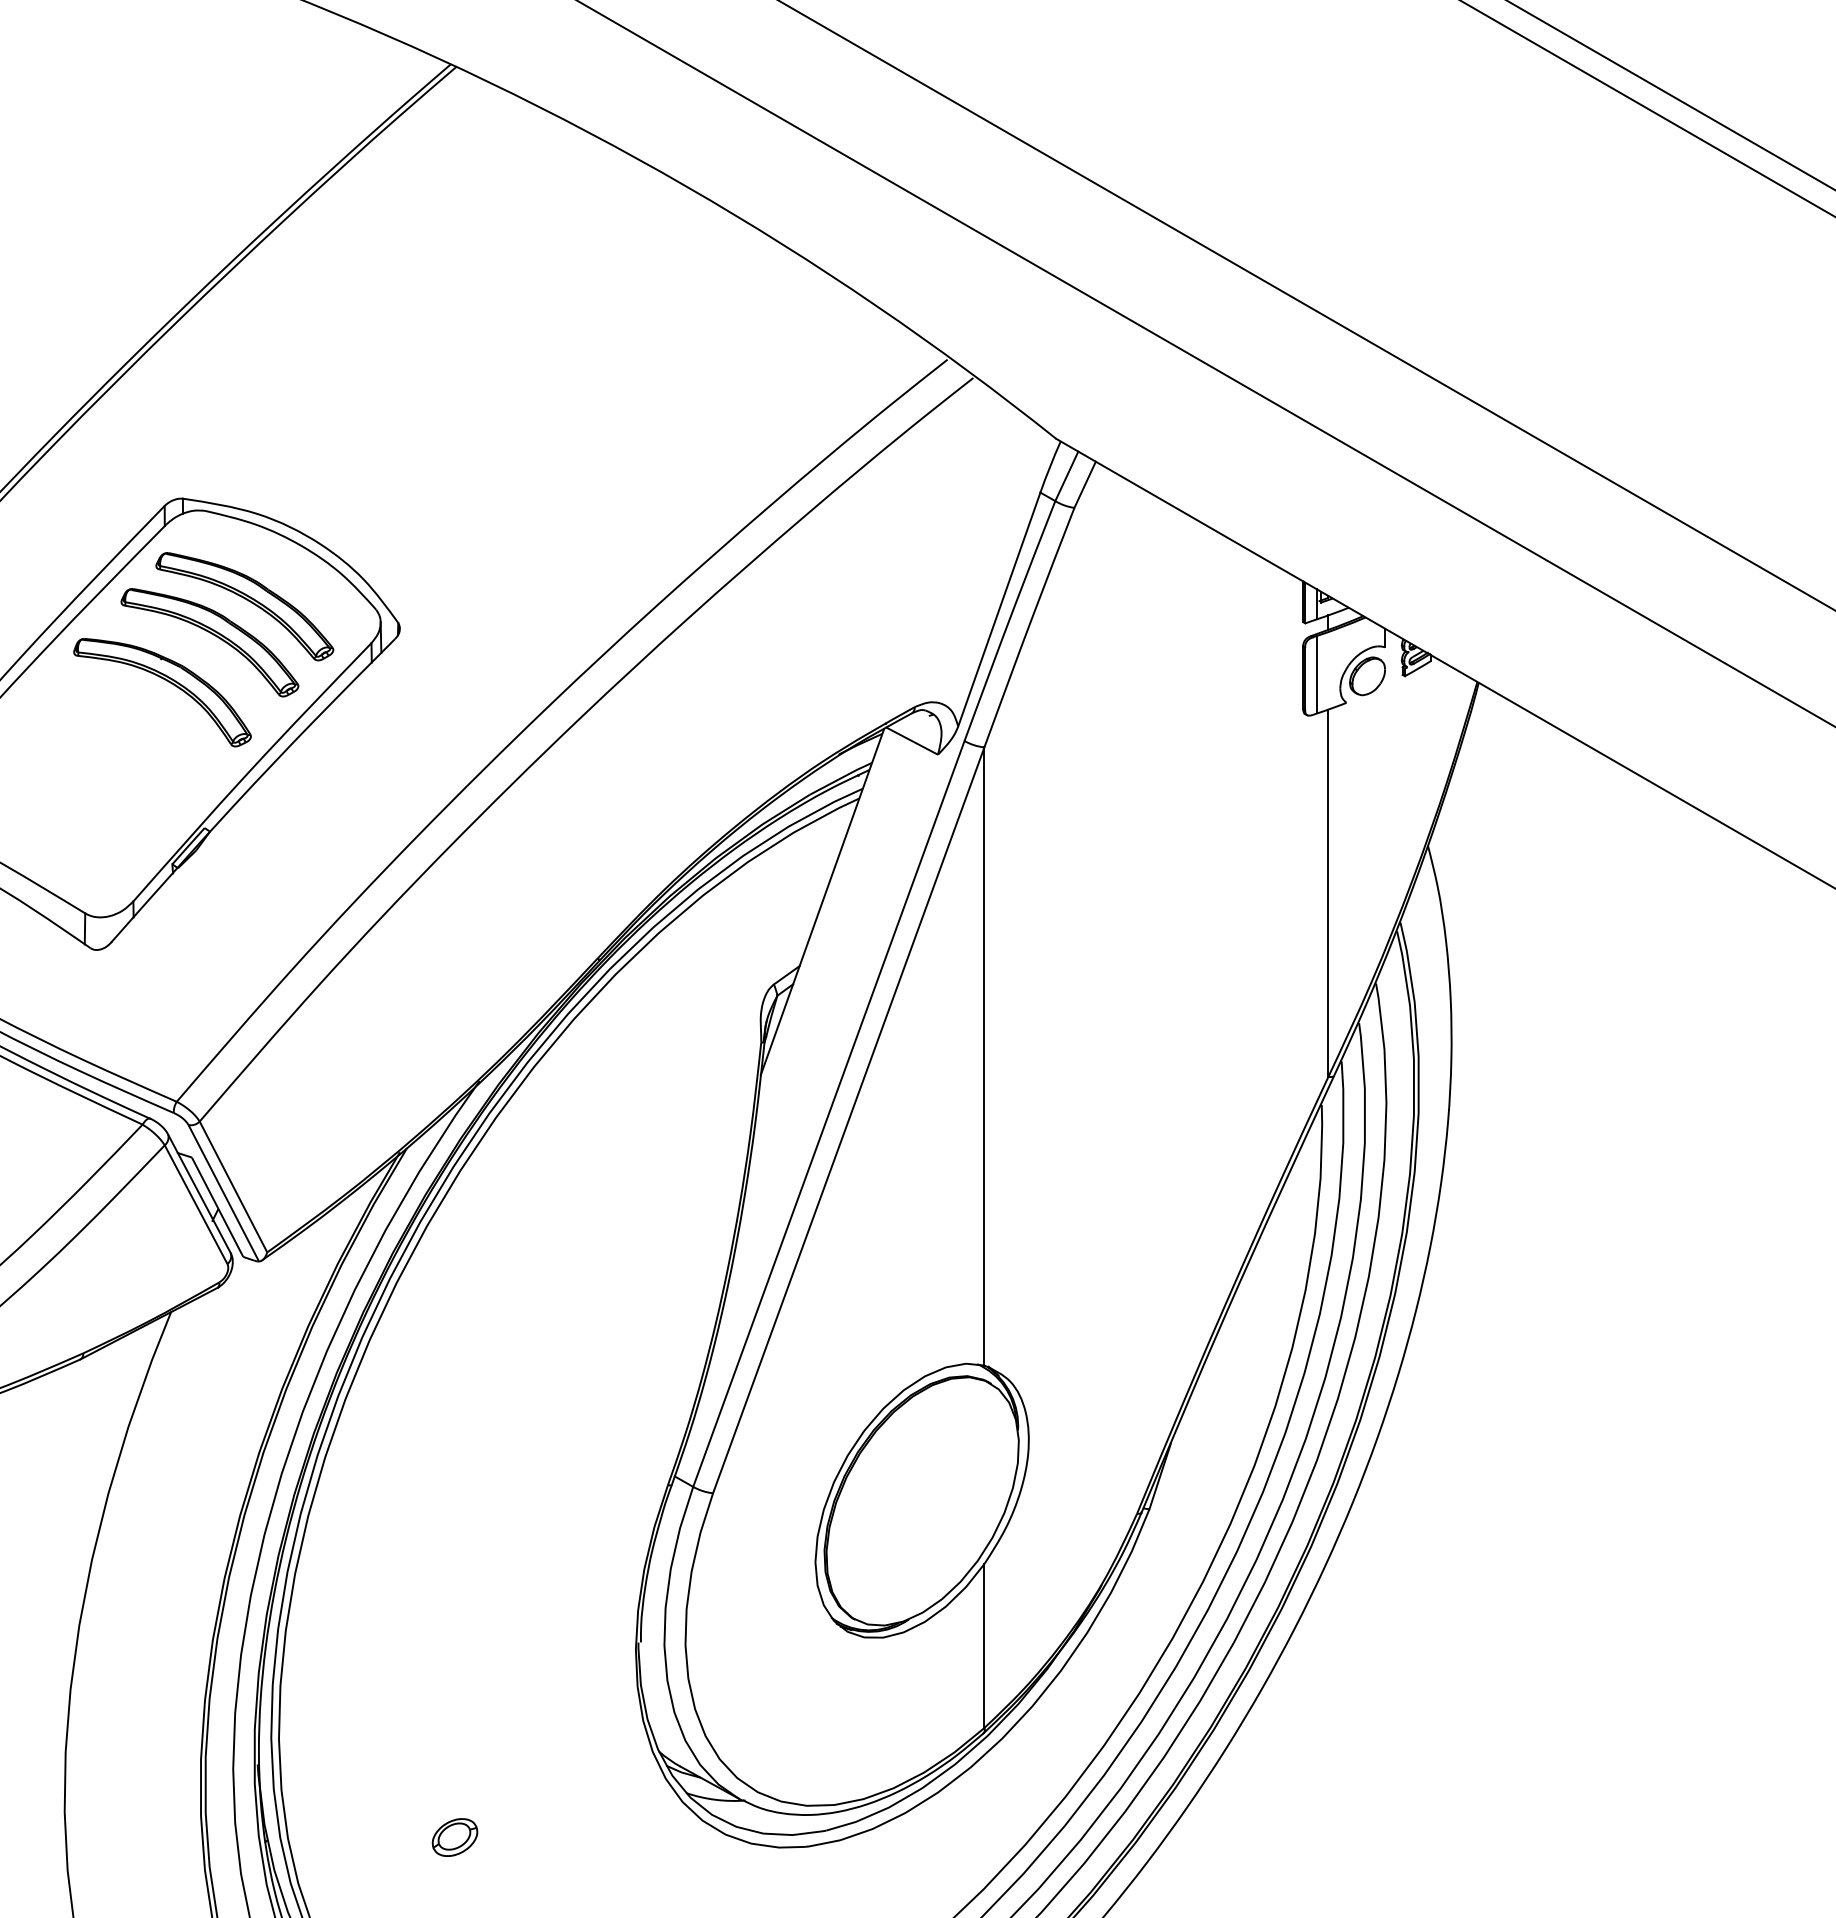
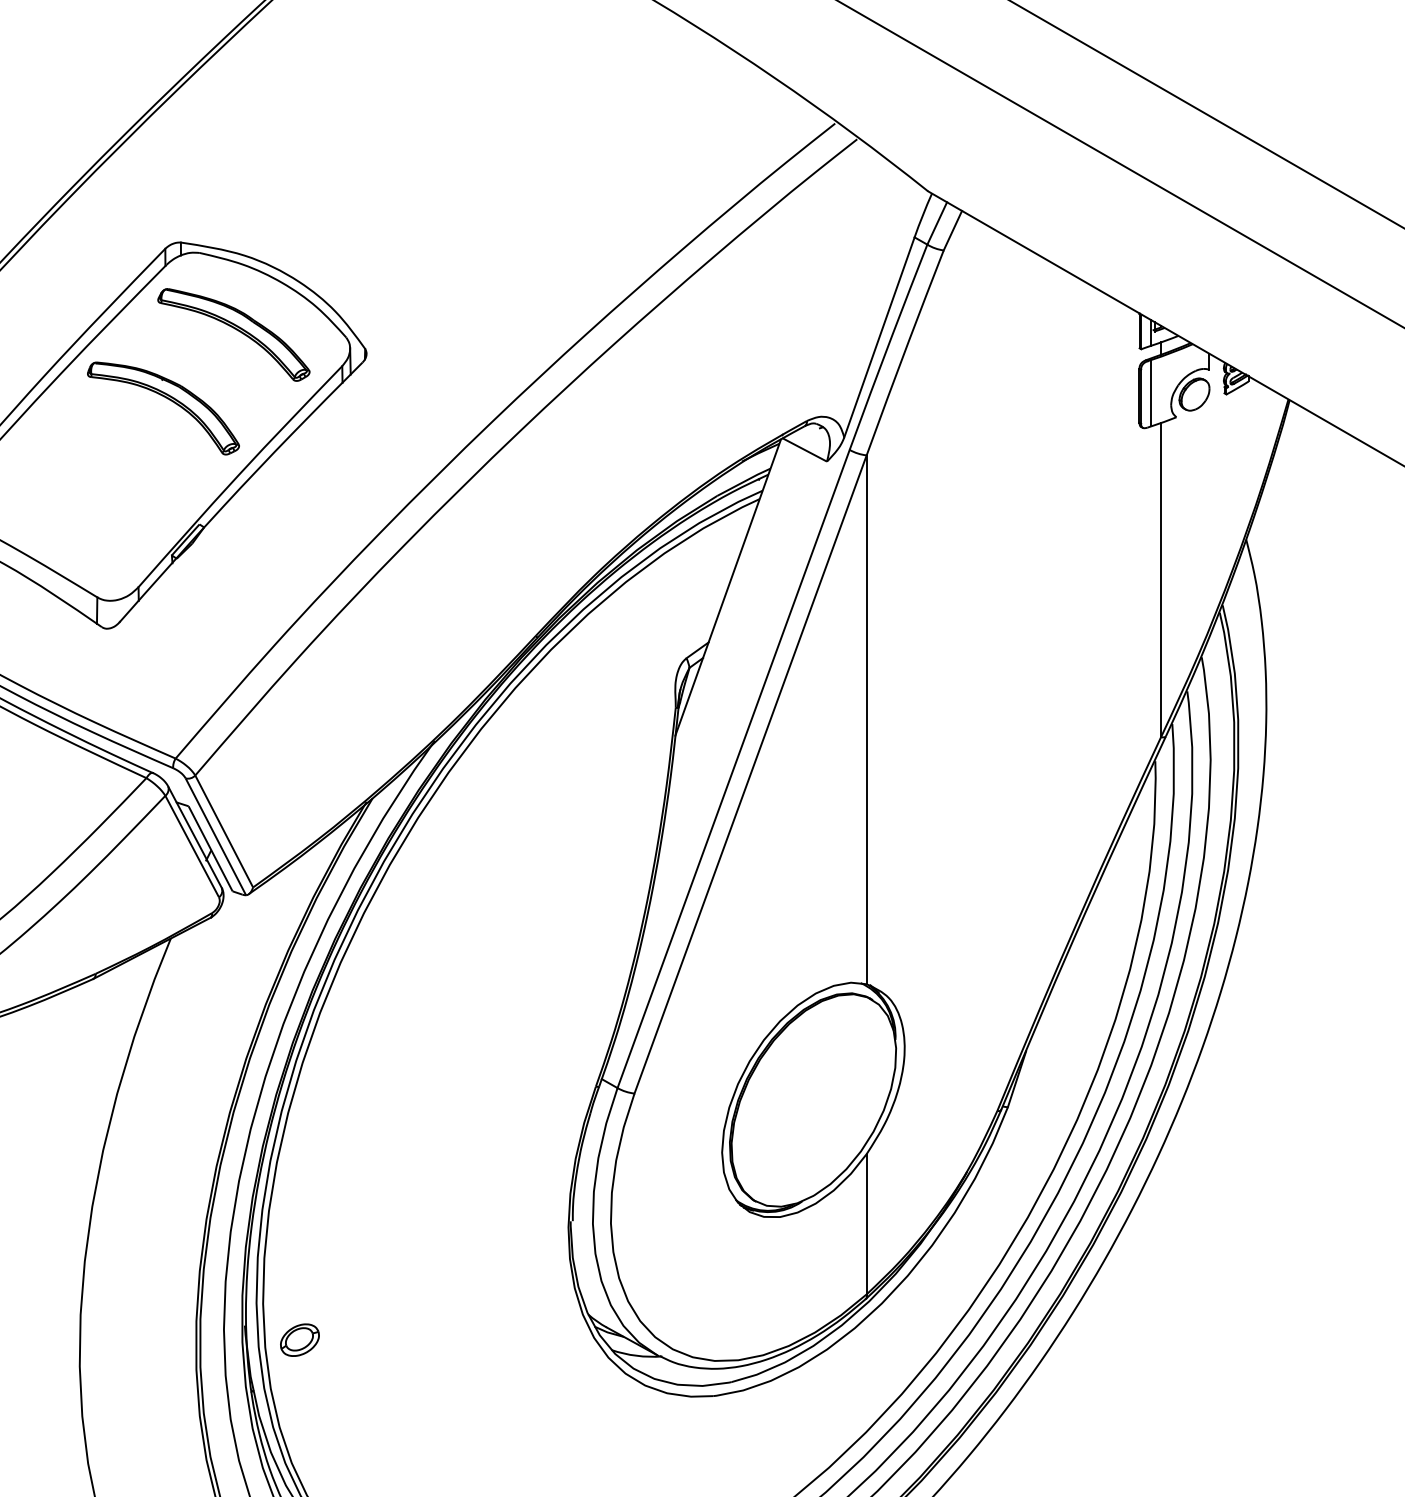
part: (213, 635) -> (207, 359), removed
part: (454, 1837) -> (299, 1340), moved

